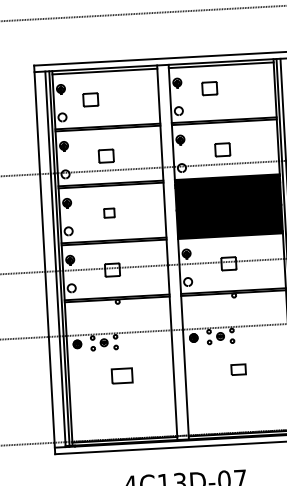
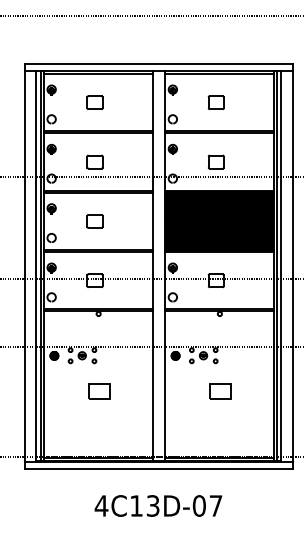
part: (209, 88) -> (215, 102), moved
part: (90, 99) -> (94, 102), moved
part: (108, 213) -> (94, 221), size x1.43
part: (238, 369) -> (220, 391), size x1.43

